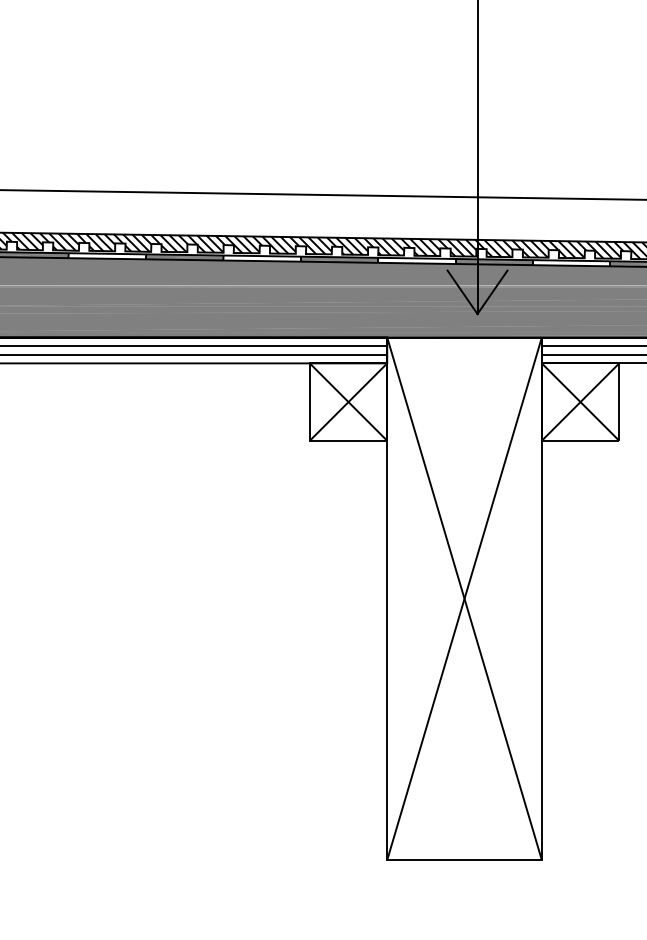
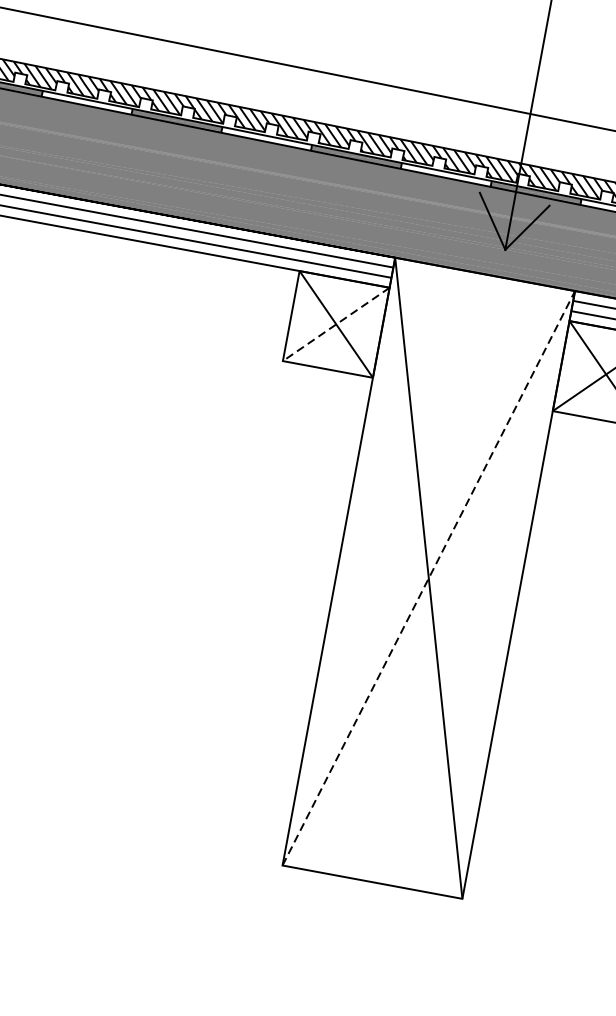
line: (348, 402) -> (336, 324), solid -> dashed
line: (464, 598) -> (428, 577), solid -> dashed

